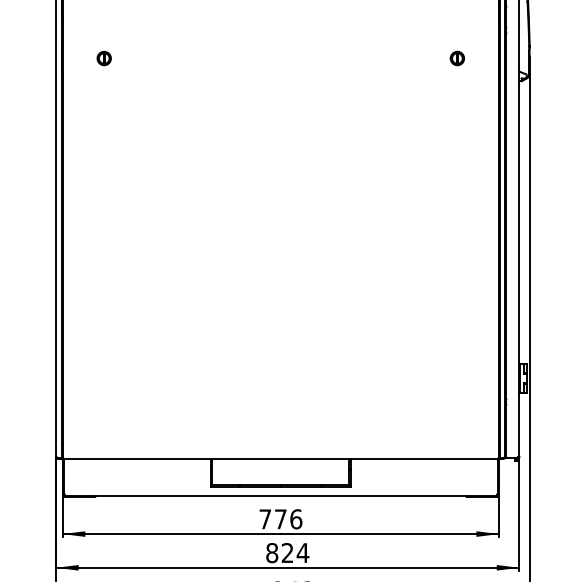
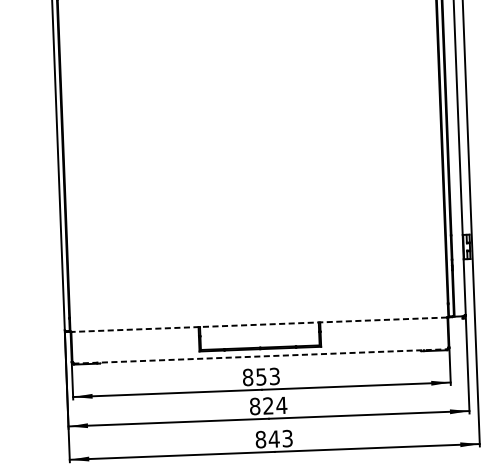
line: (280, 458) -> (259, 324), solid -> dashed
line: (281, 495) -> (261, 356), solid -> dashed
text: (280, 519) -> (261, 377), 776 -> 853

